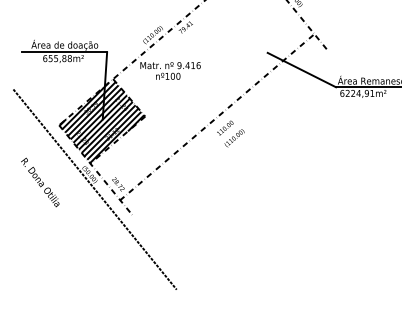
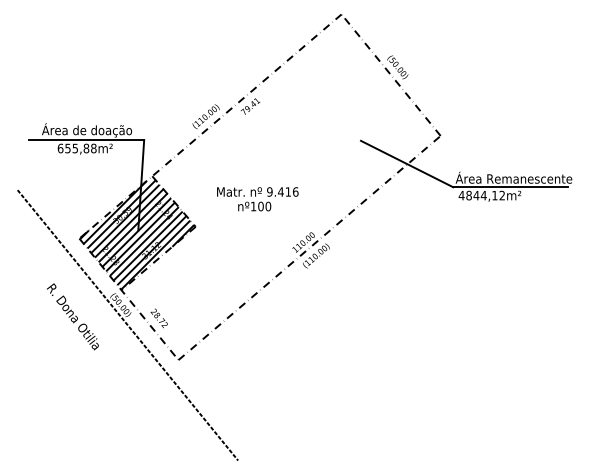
text: (170, 71) -> (257, 199), moved
text: (356, 93) -> (481, 195), 6224,91m² -> 4844,12m²
line: (216, 117) -> (309, 247), moved
text: (39, 182) -> (72, 316), moved

